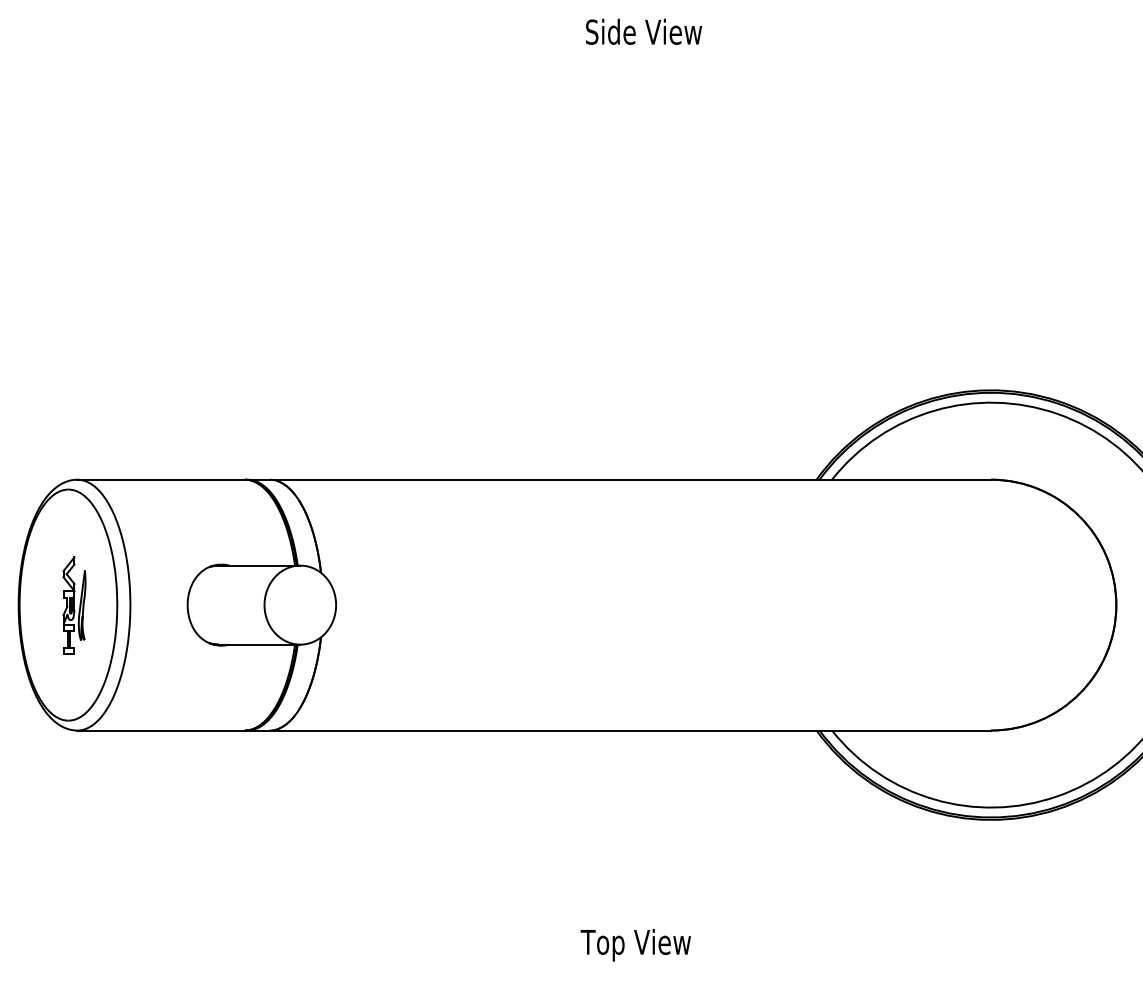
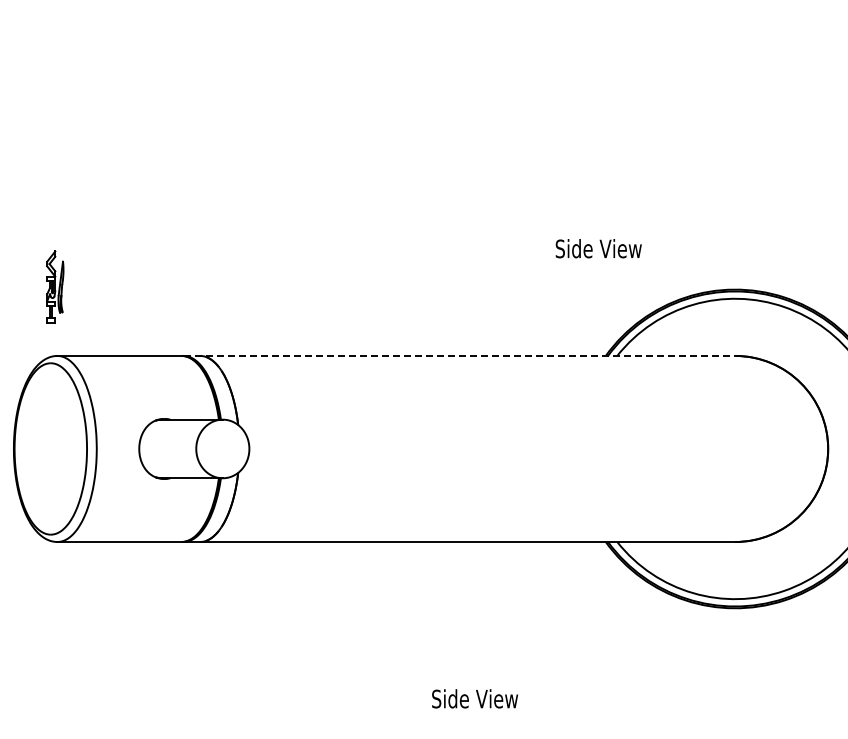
text: (643, 31) -> (598, 248), moved
line: (619, 479) -> (459, 355), solid -> dashed
part: (74, 604) -> (55, 286), moved
text: (639, 945) -> (474, 701), Top View -> Side View

